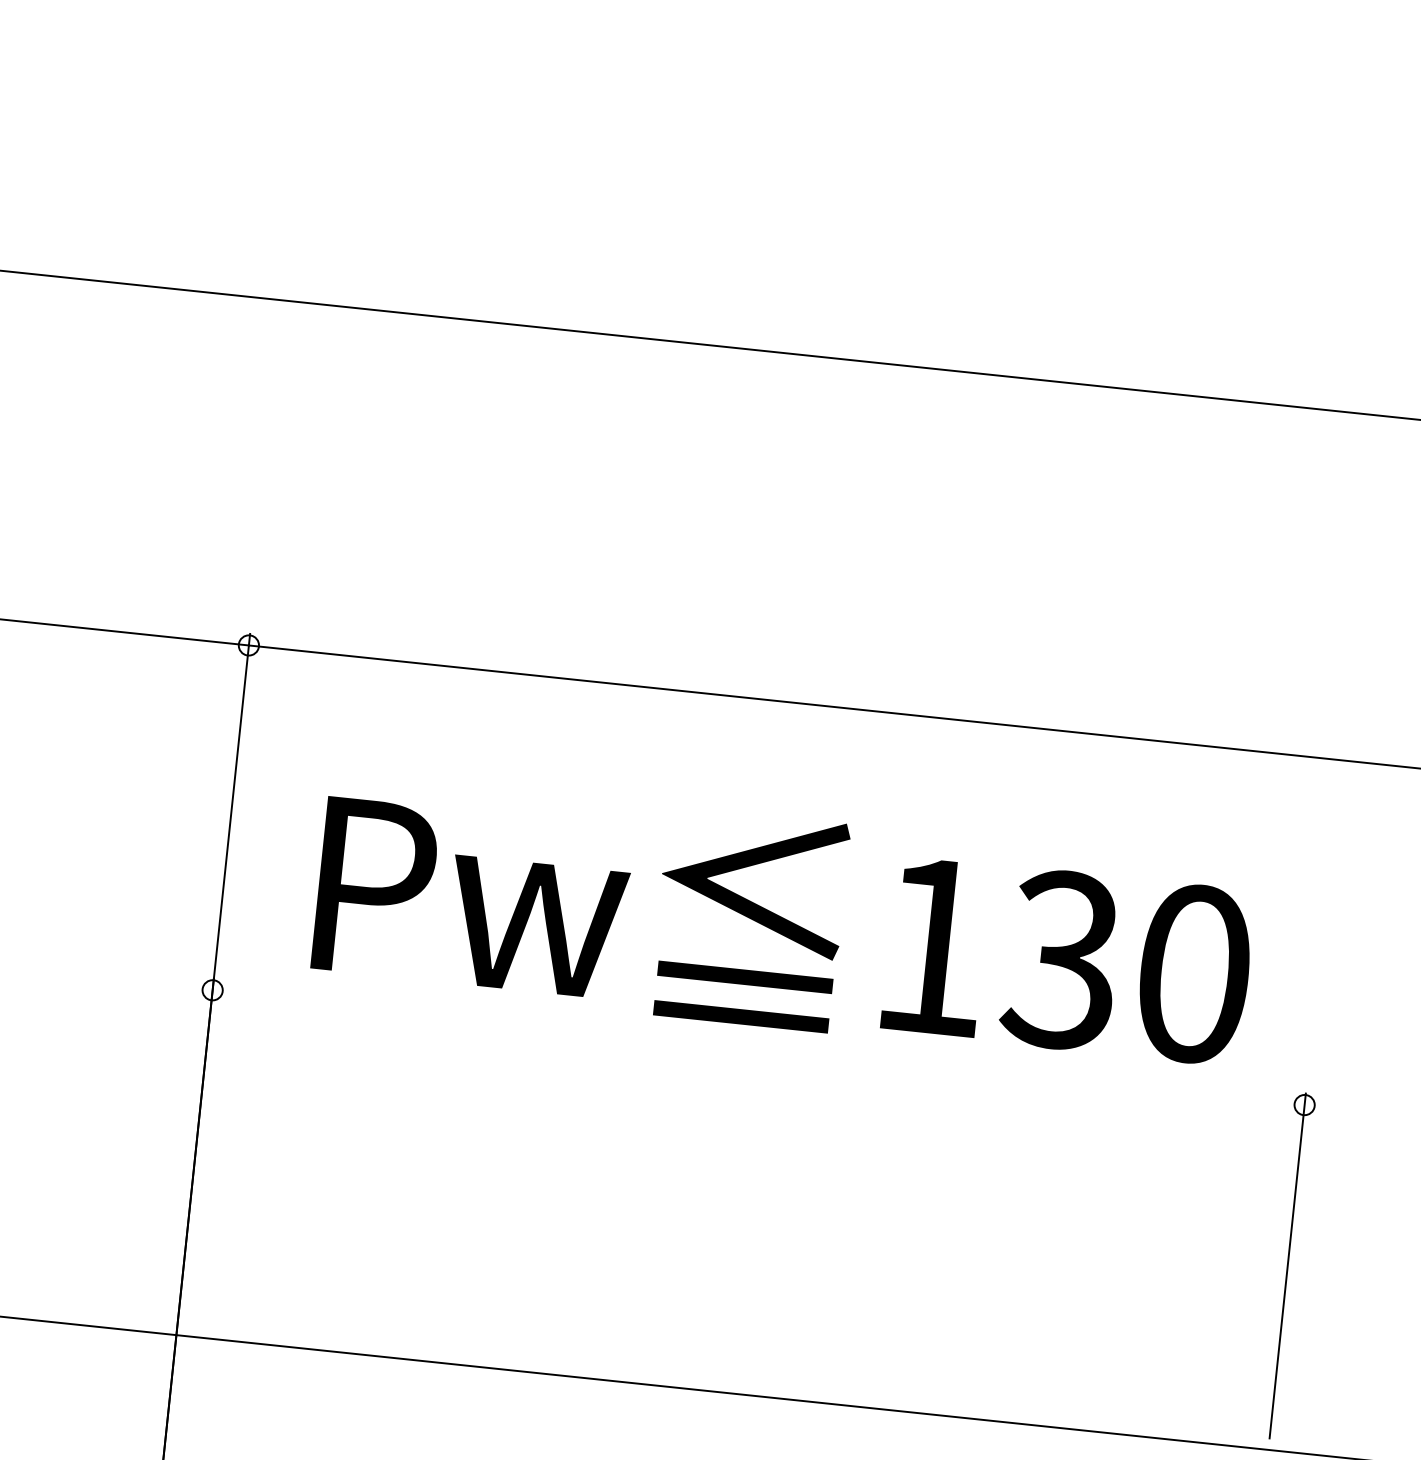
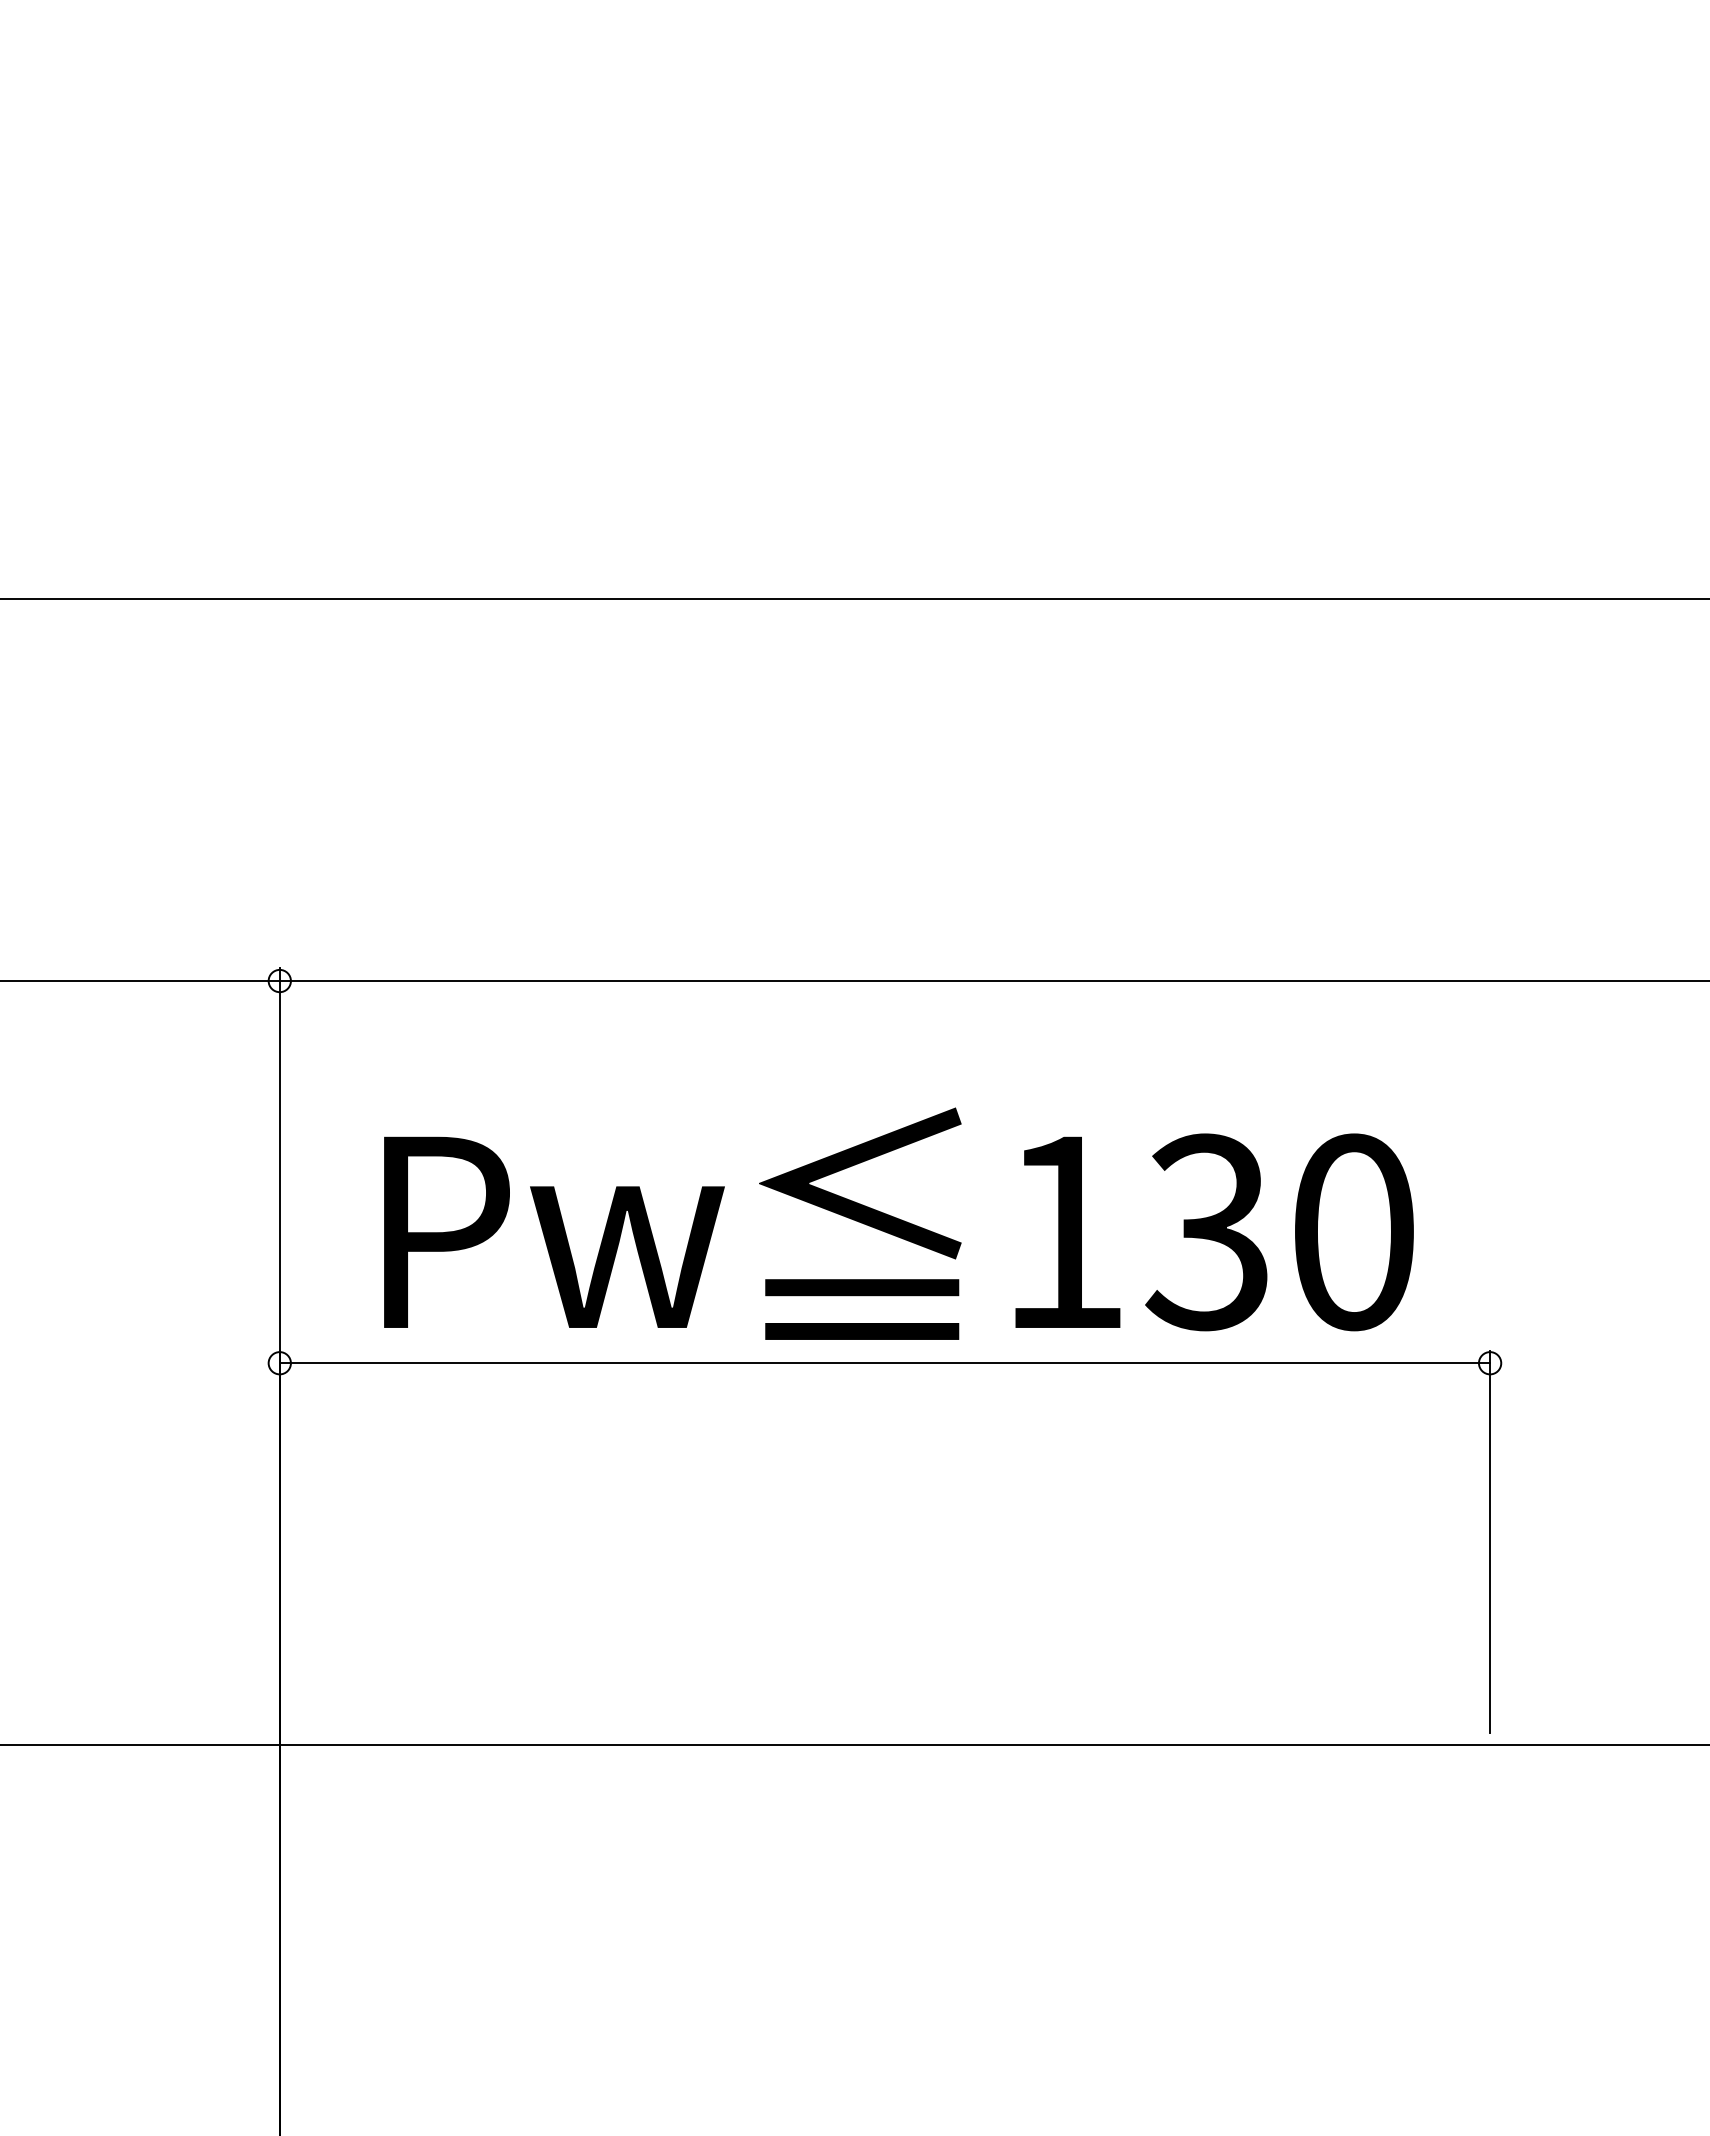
line: (758, 1047) -> (884, 1363), added

